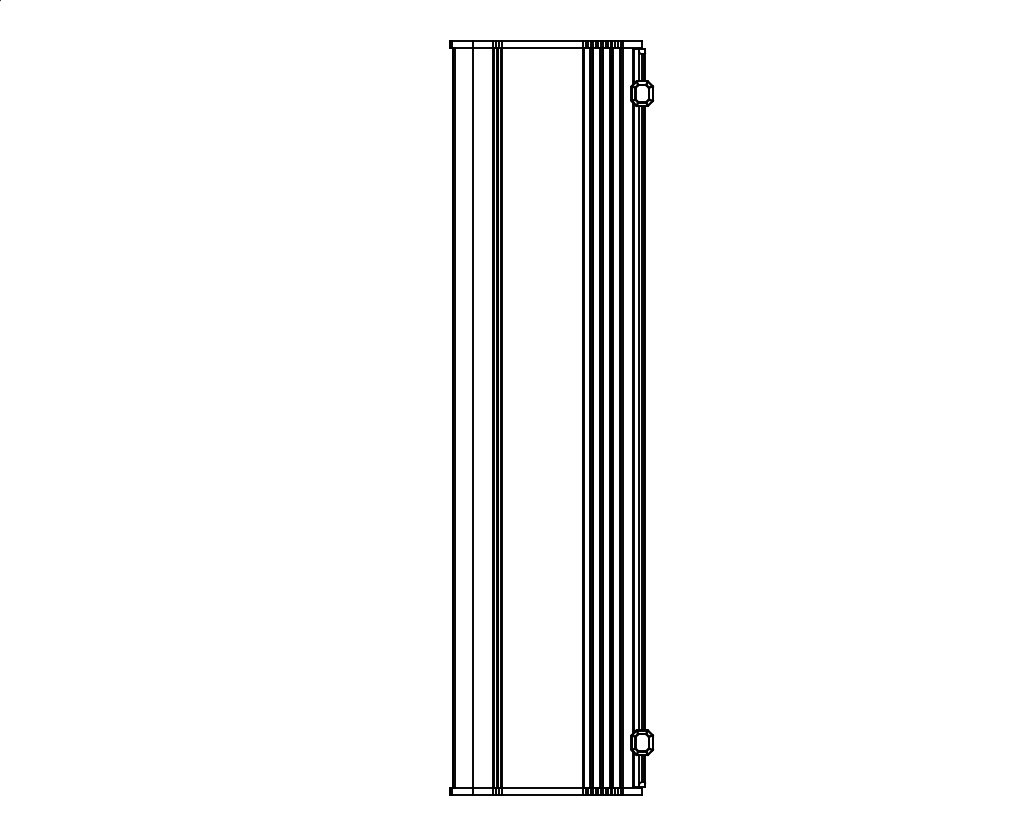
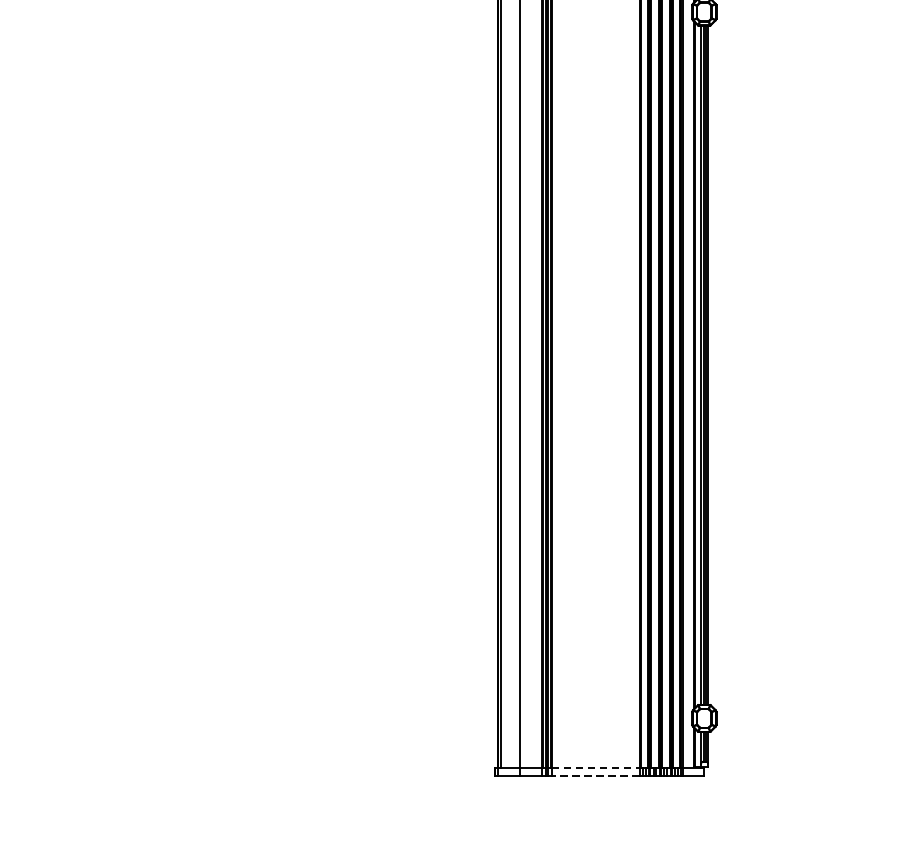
line: (542, 787) -> (595, 767), solid -> dashed
line: (541, 795) -> (594, 775), solid -> dashed

